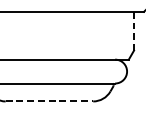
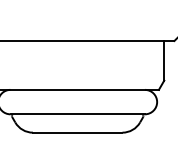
line: (134, 30) -> (164, 60), dashed -> solid
line: (49, 101) -> (77, 132), dashed -> solid

